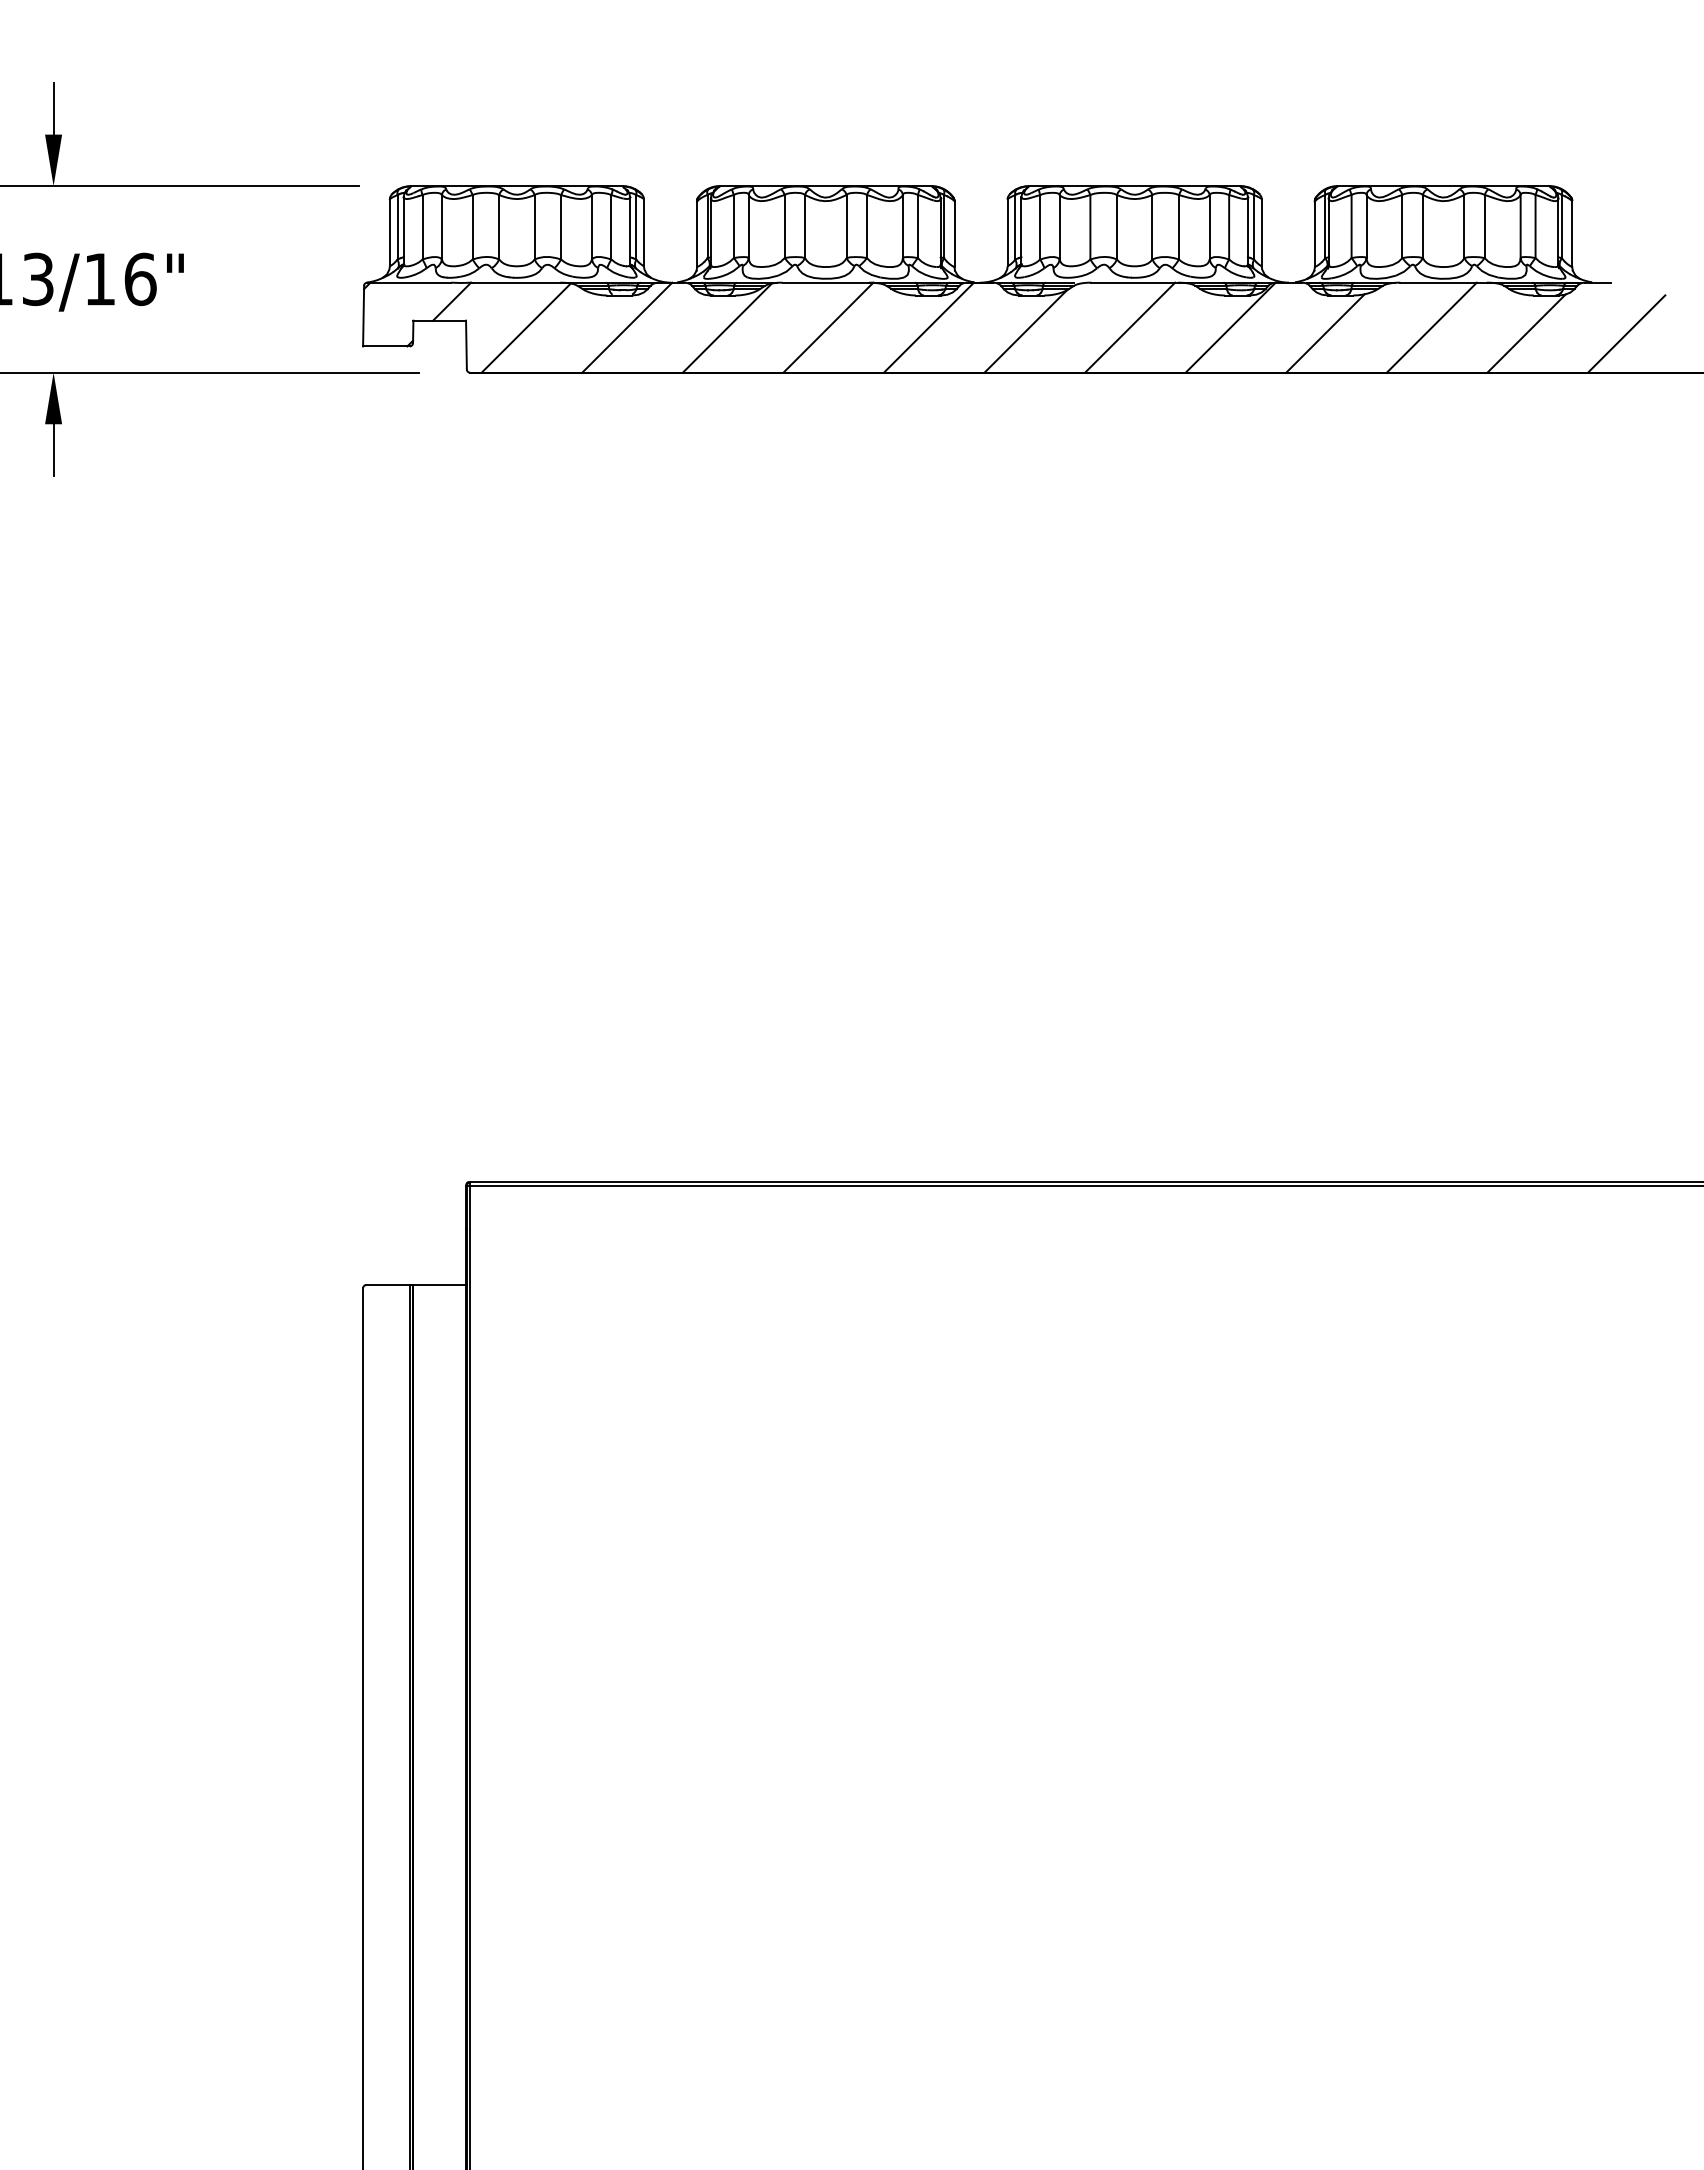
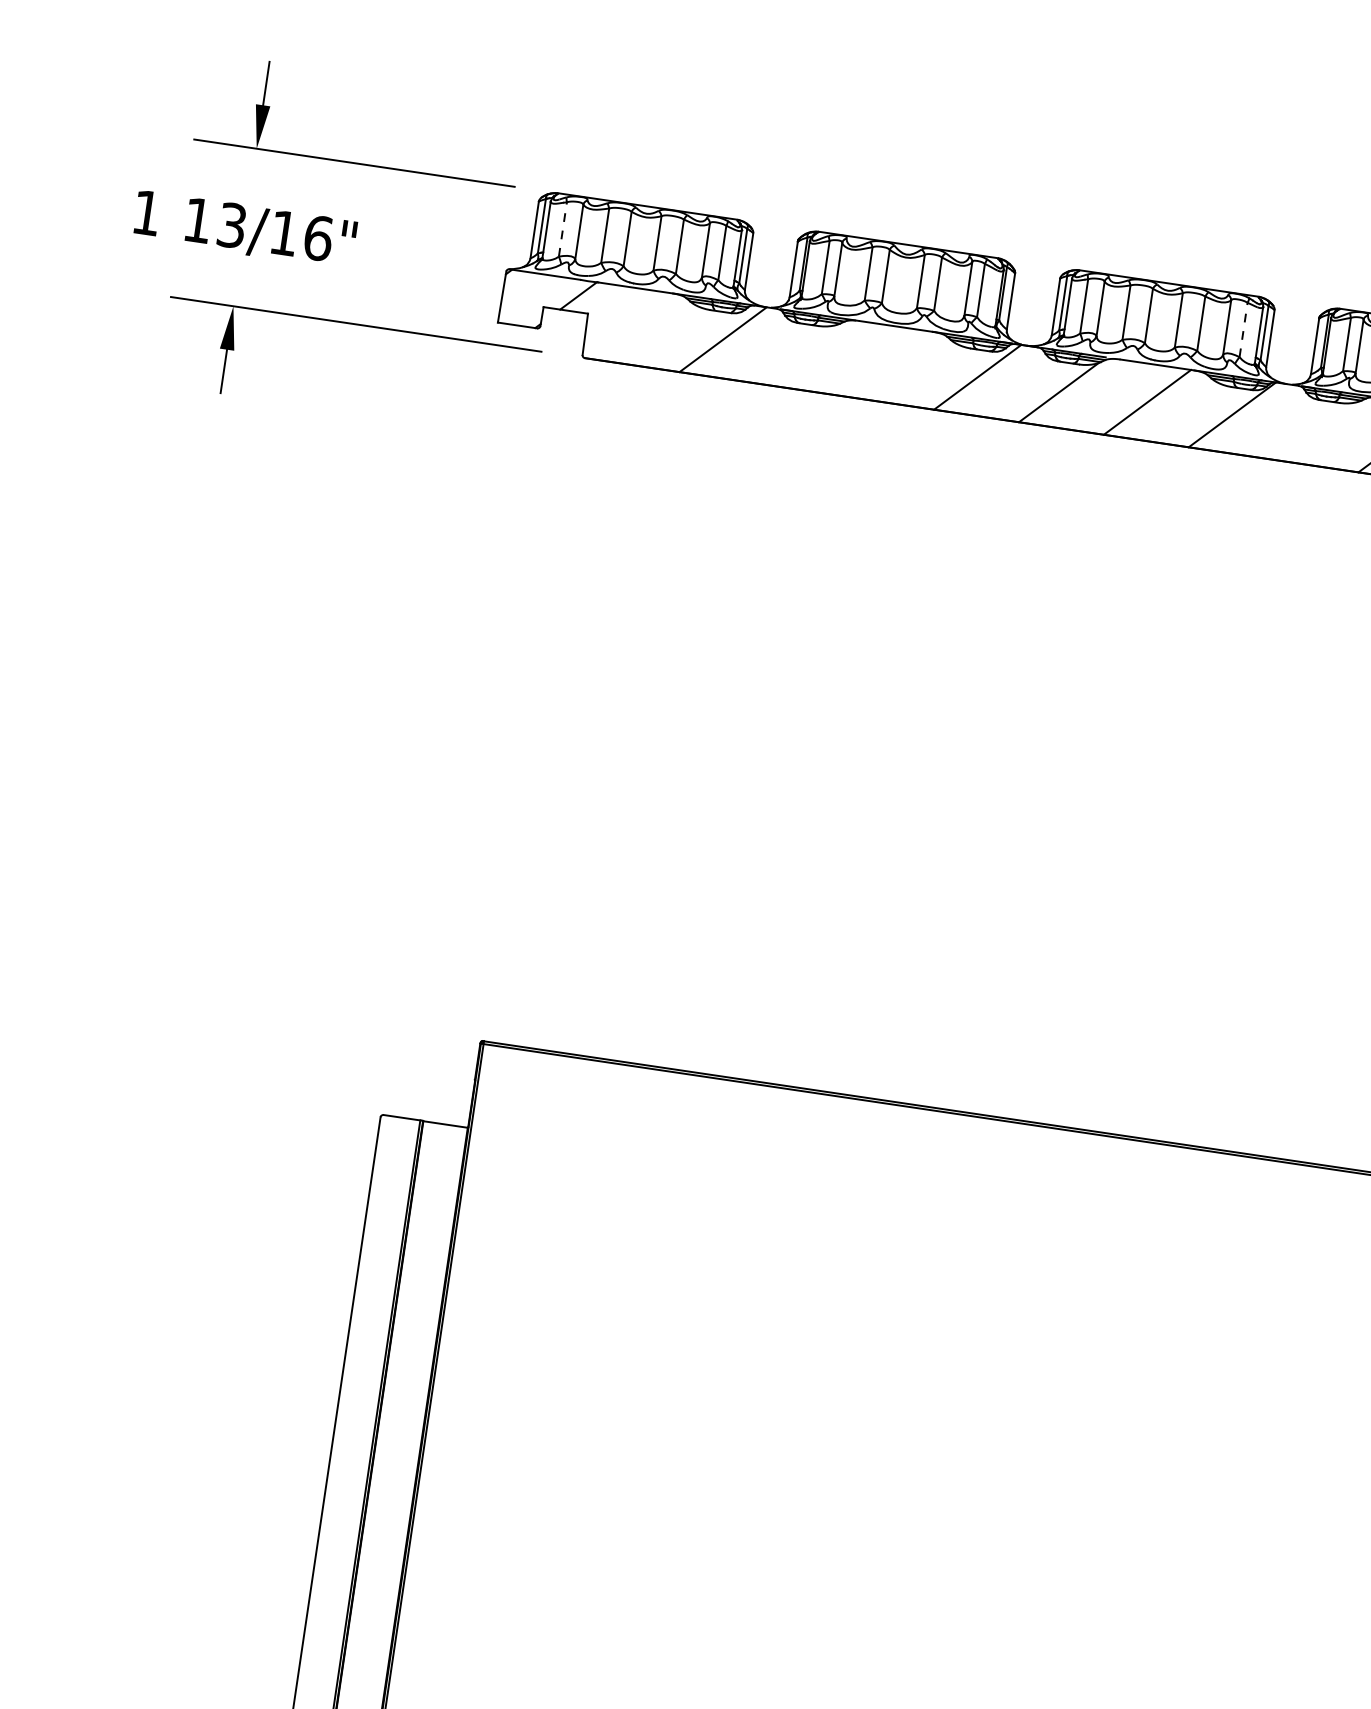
line: (422, 226) -> (562, 228), solid -> dashed
line: (1229, 226) -> (1243, 329), solid -> dashed
line: (525, 327) -> (637, 326), removed
line: (726, 327) -> (806, 351), removed
line: (828, 327) -> (893, 364), removed
line: (1325, 333) -> (1311, 431), removed

